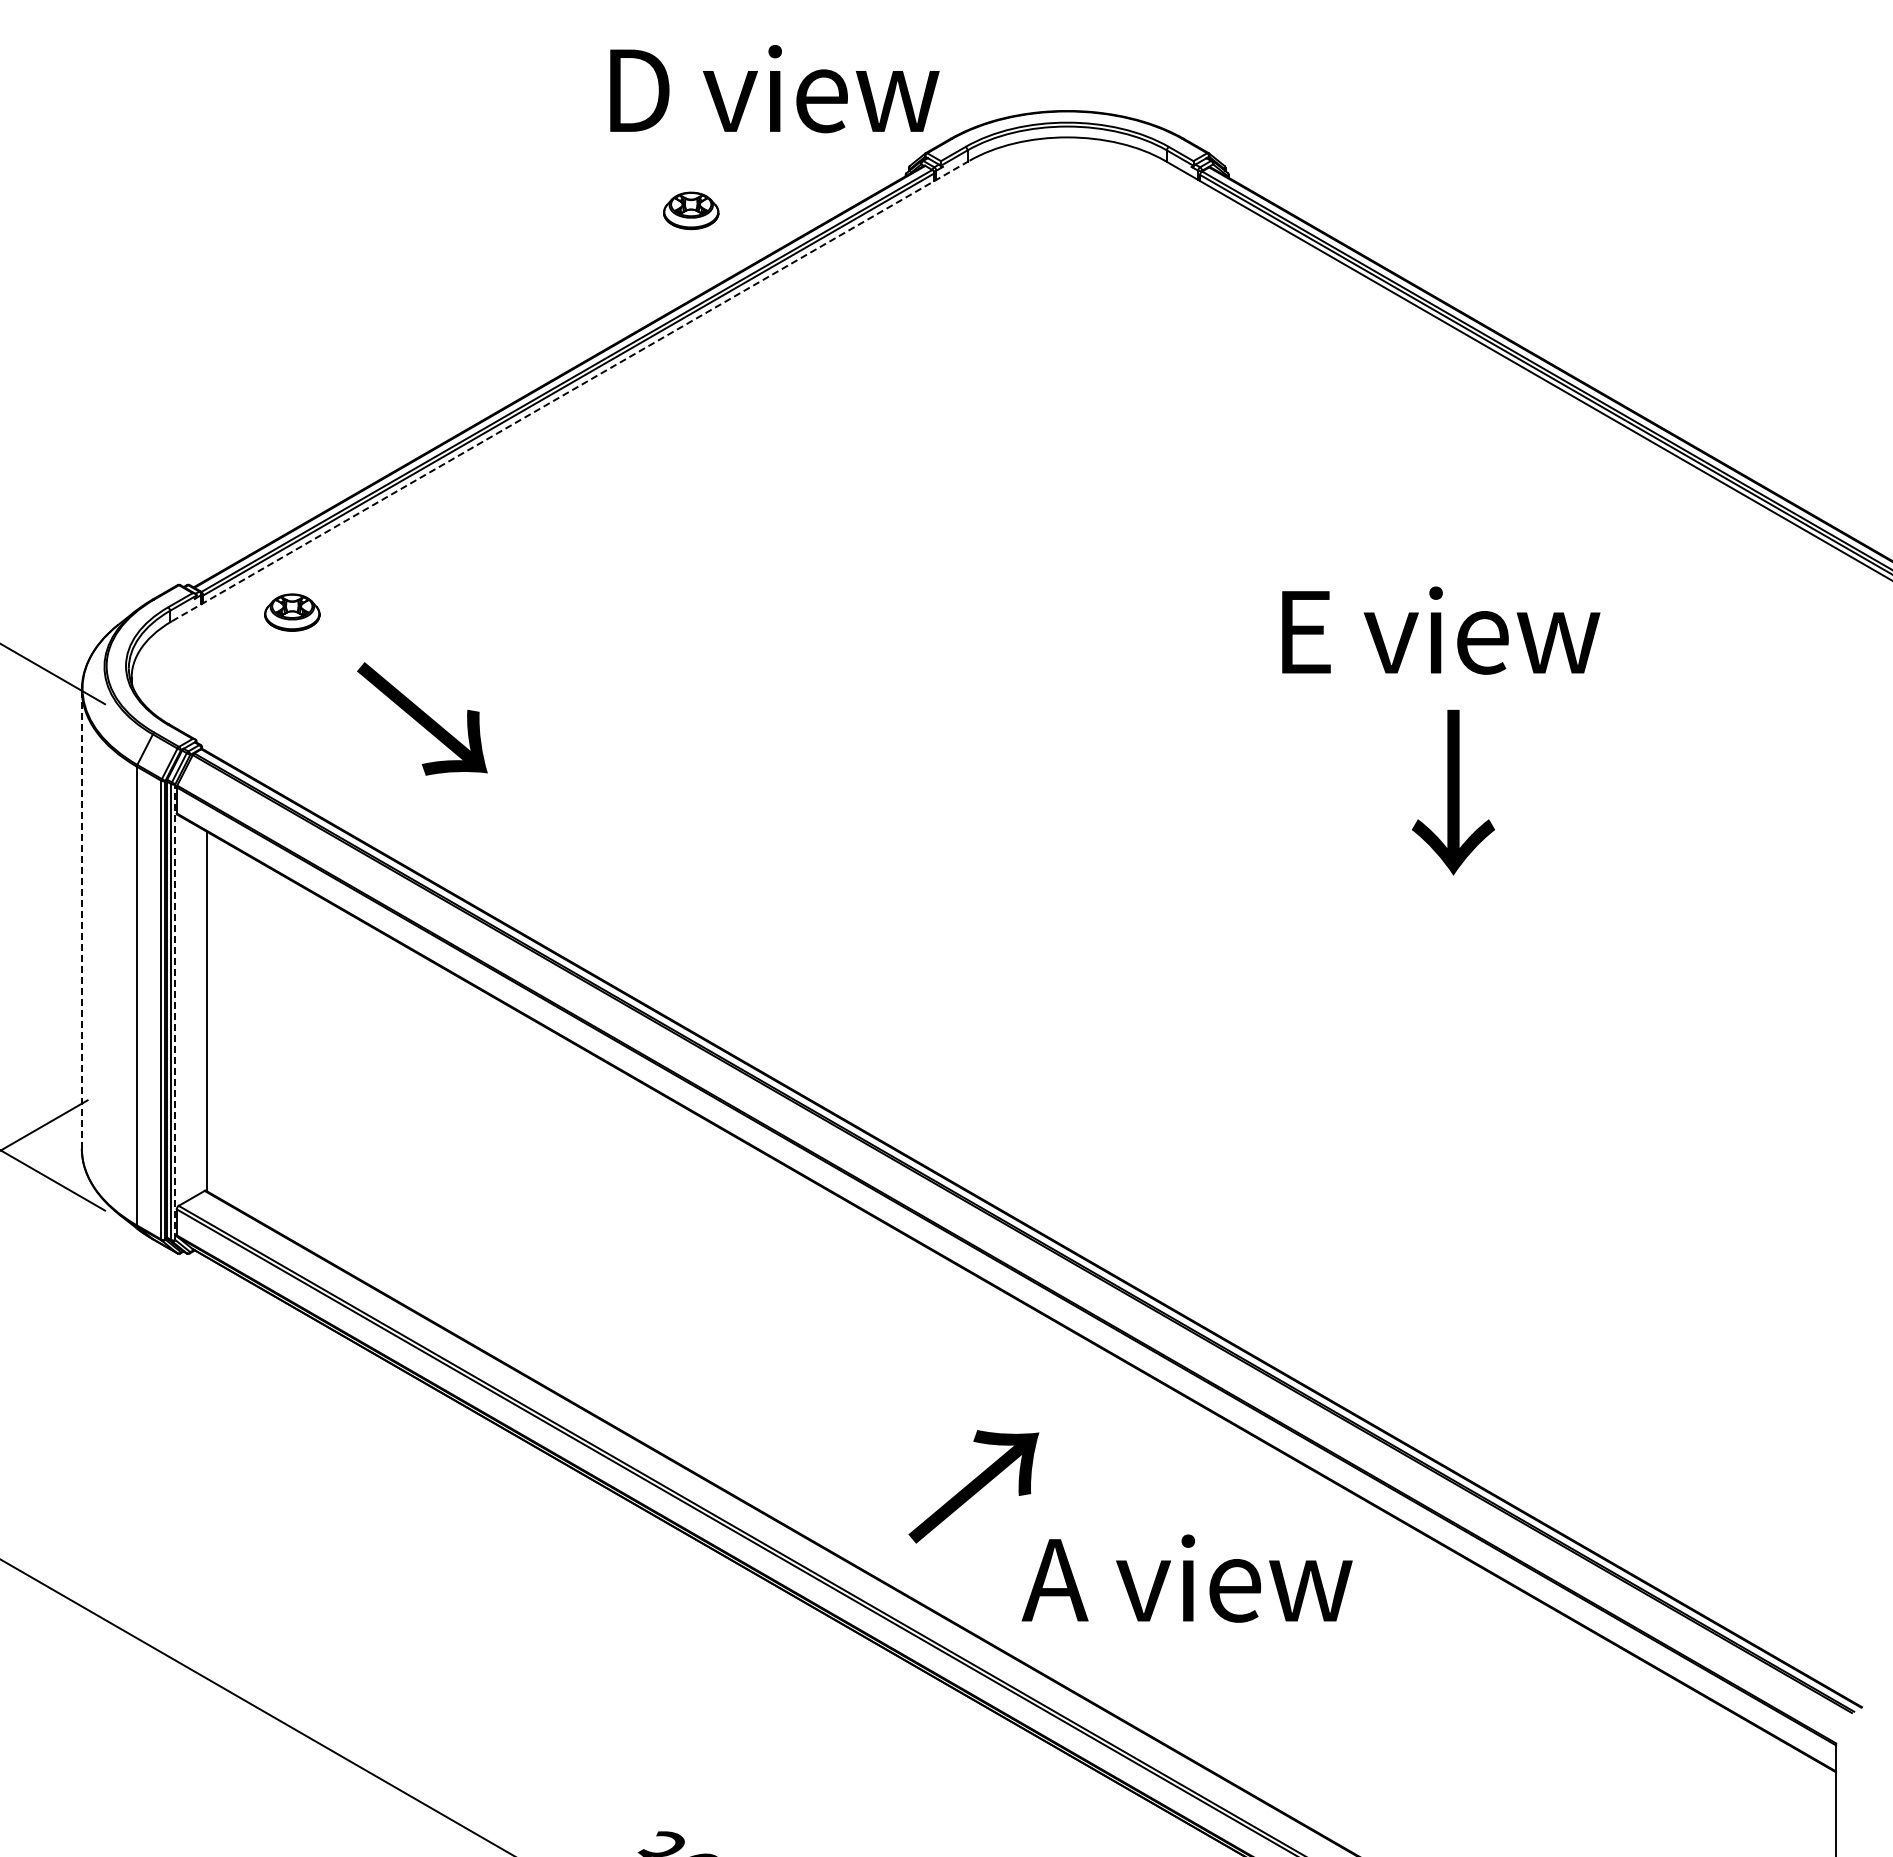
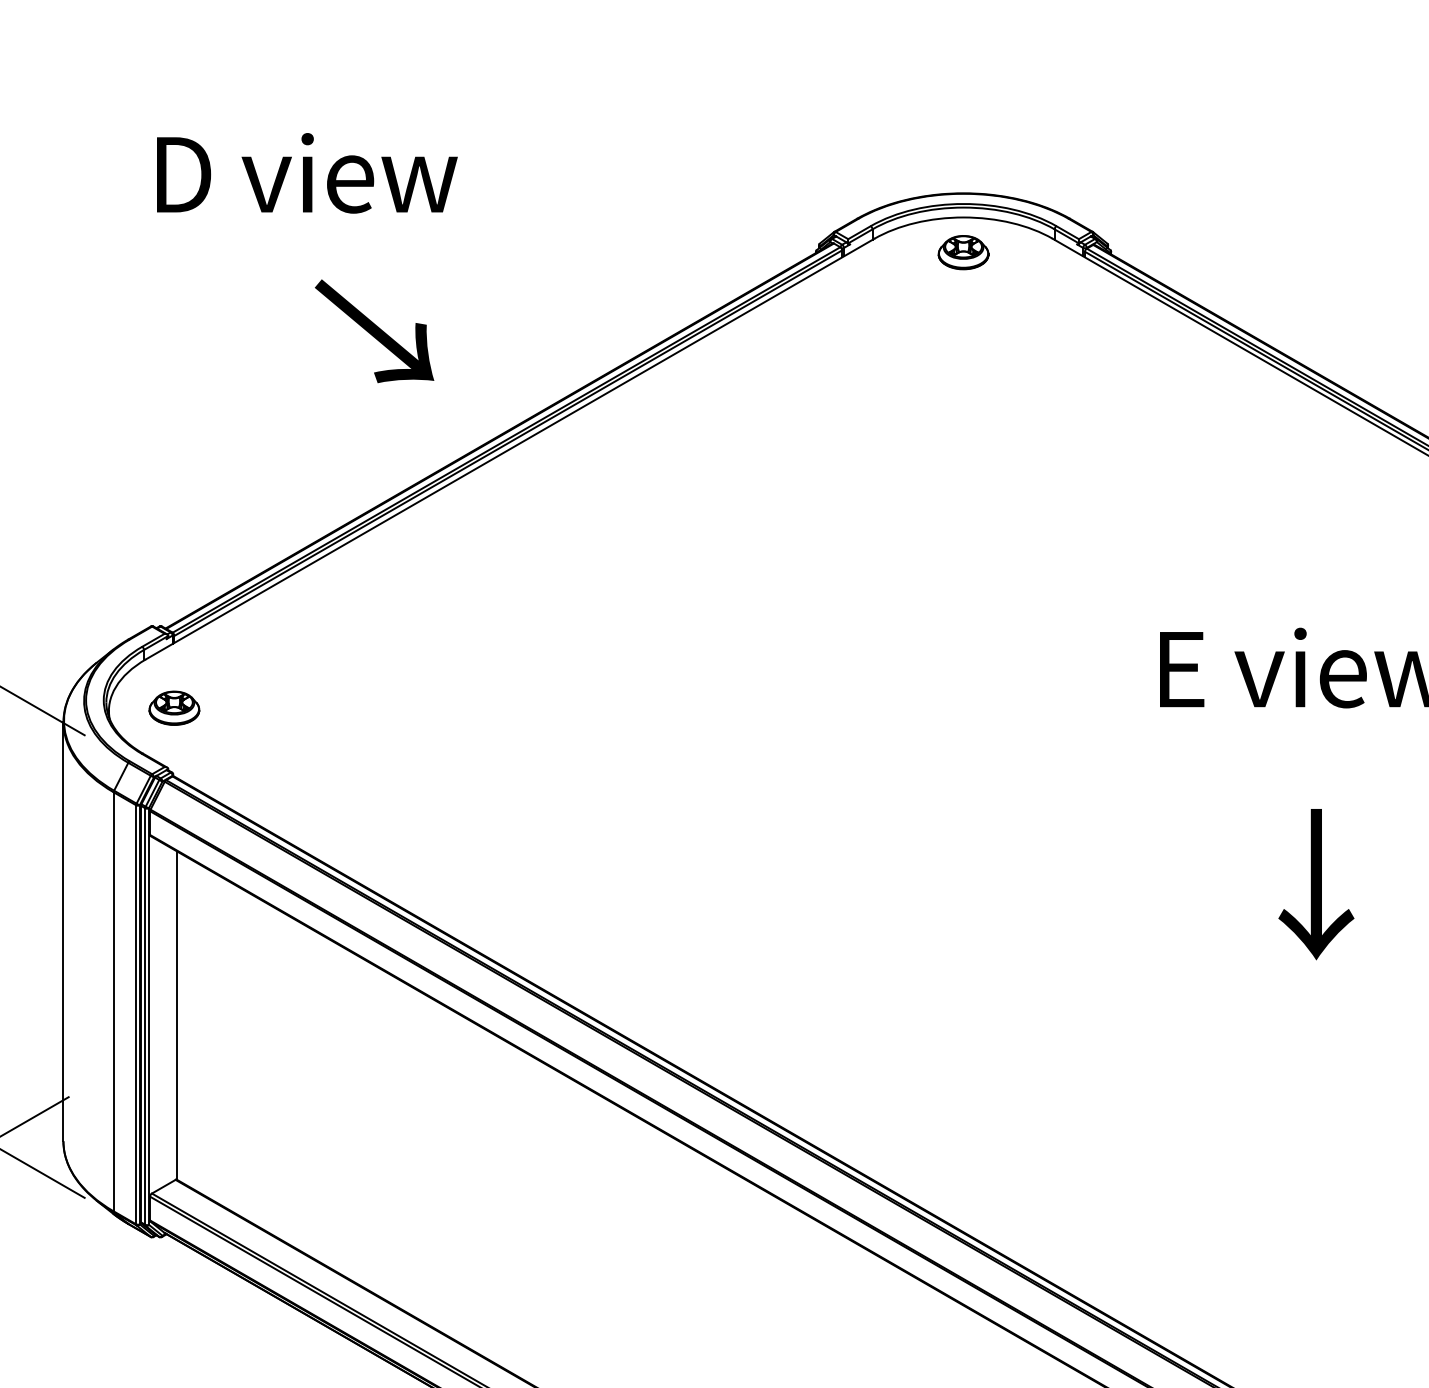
text: (774, 89) -> (307, 173), moved
part: (691, 210) -> (963, 252), moved
line: (571, 390) -> (510, 448), dashed -> solid
part: (292, 612) -> (174, 708), moved
text: (422, 718) -> (374, 330), moved
text: (1453, 792) -> (1316, 884), moved
line: (81, 918) -> (63, 931), dashed -> solid
line: (175, 1012) -> (148, 1016), dashed -> solid

